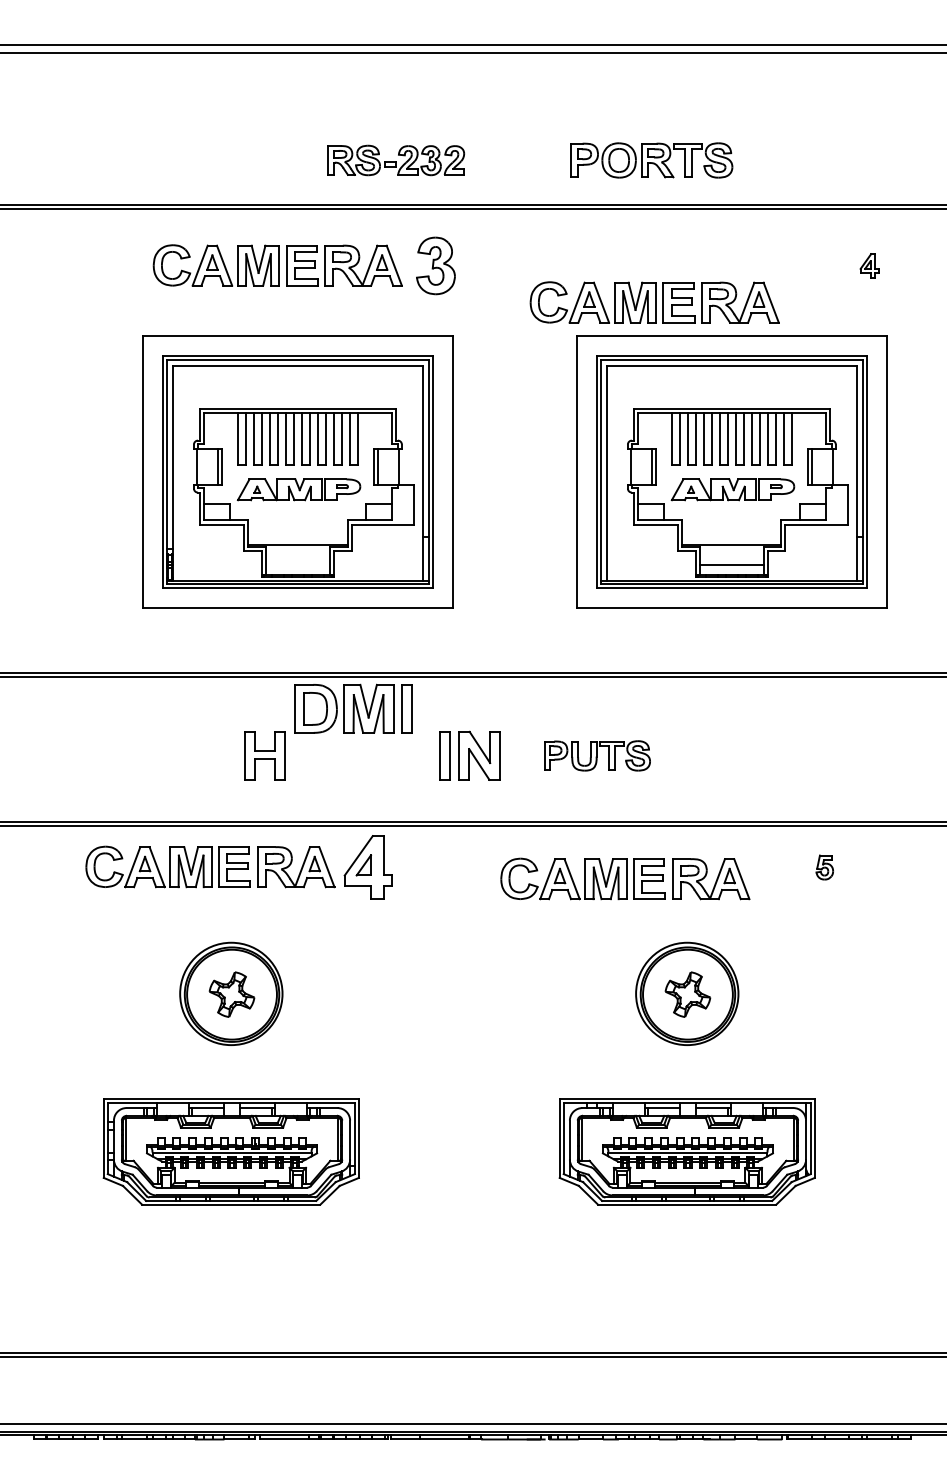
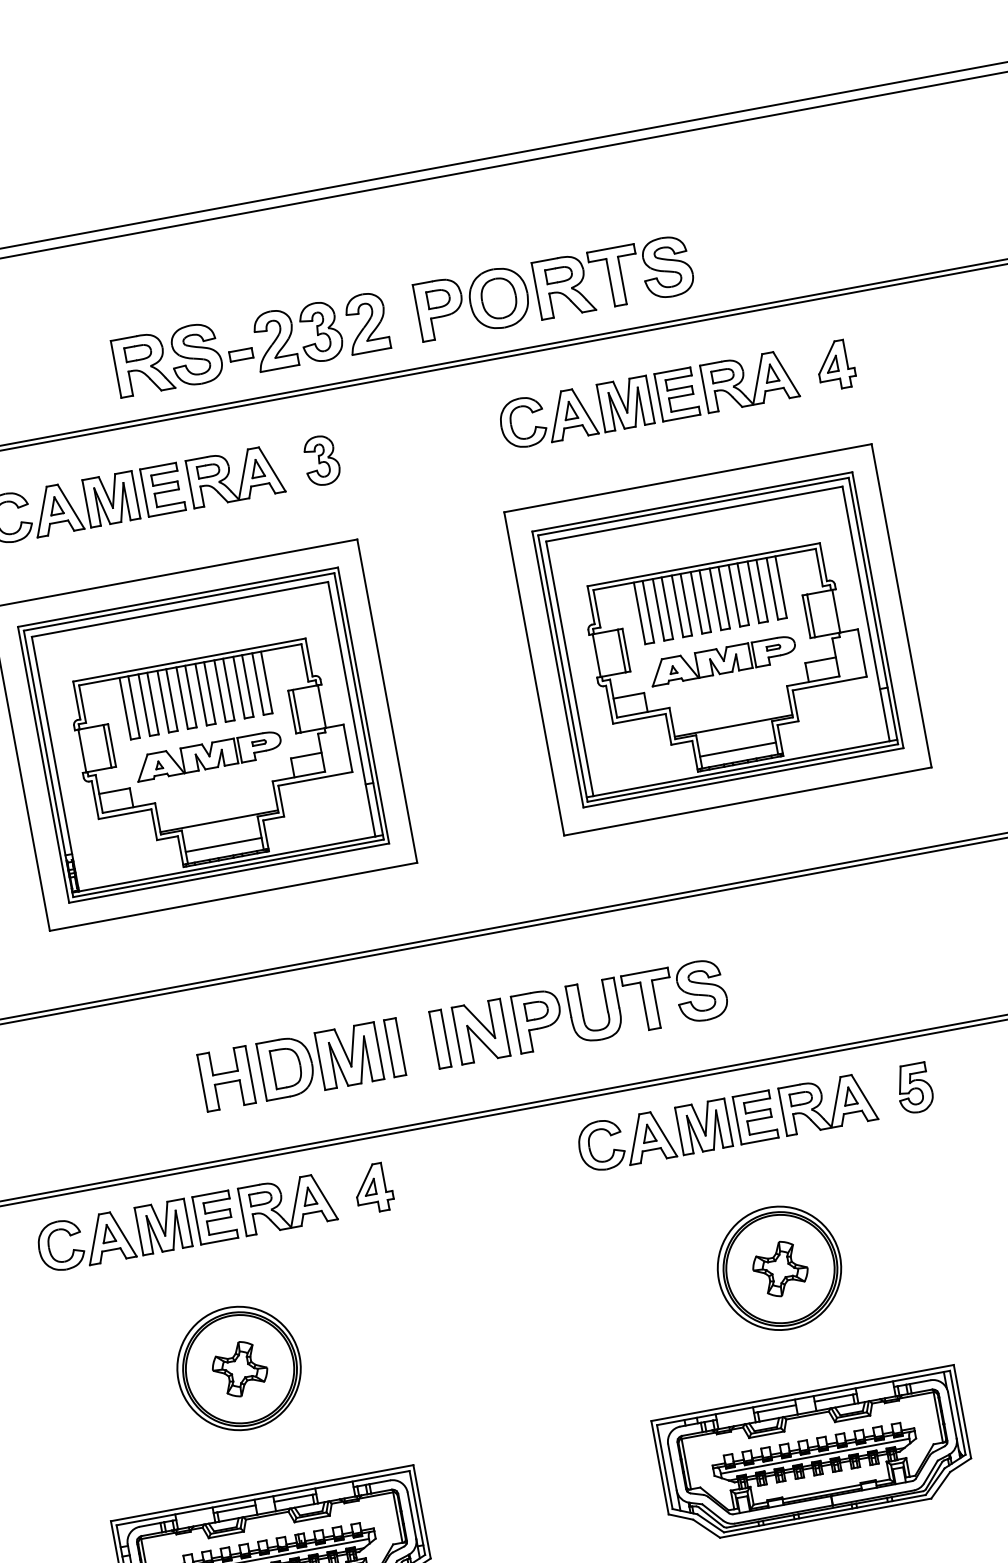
part: (395, 160) -> (250, 344), size x1.67
part: (651, 160) -> (554, 288), size x1.43
part: (435, 265) -> (321, 460), size x0.71
part: (869, 265) -> (835, 364), size x1.67
part: (654, 302) -> (648, 399), moved
line: (297, 564) -> (223, 844), added
part: (353, 708) -> (331, 1059), moved
part: (597, 755) -> (620, 1005), size x1.67
part: (367, 866) -> (372, 1187), size x0.62
part: (824, 867) -> (914, 1088), size x1.67
part: (625, 878) -> (726, 1121), moved

